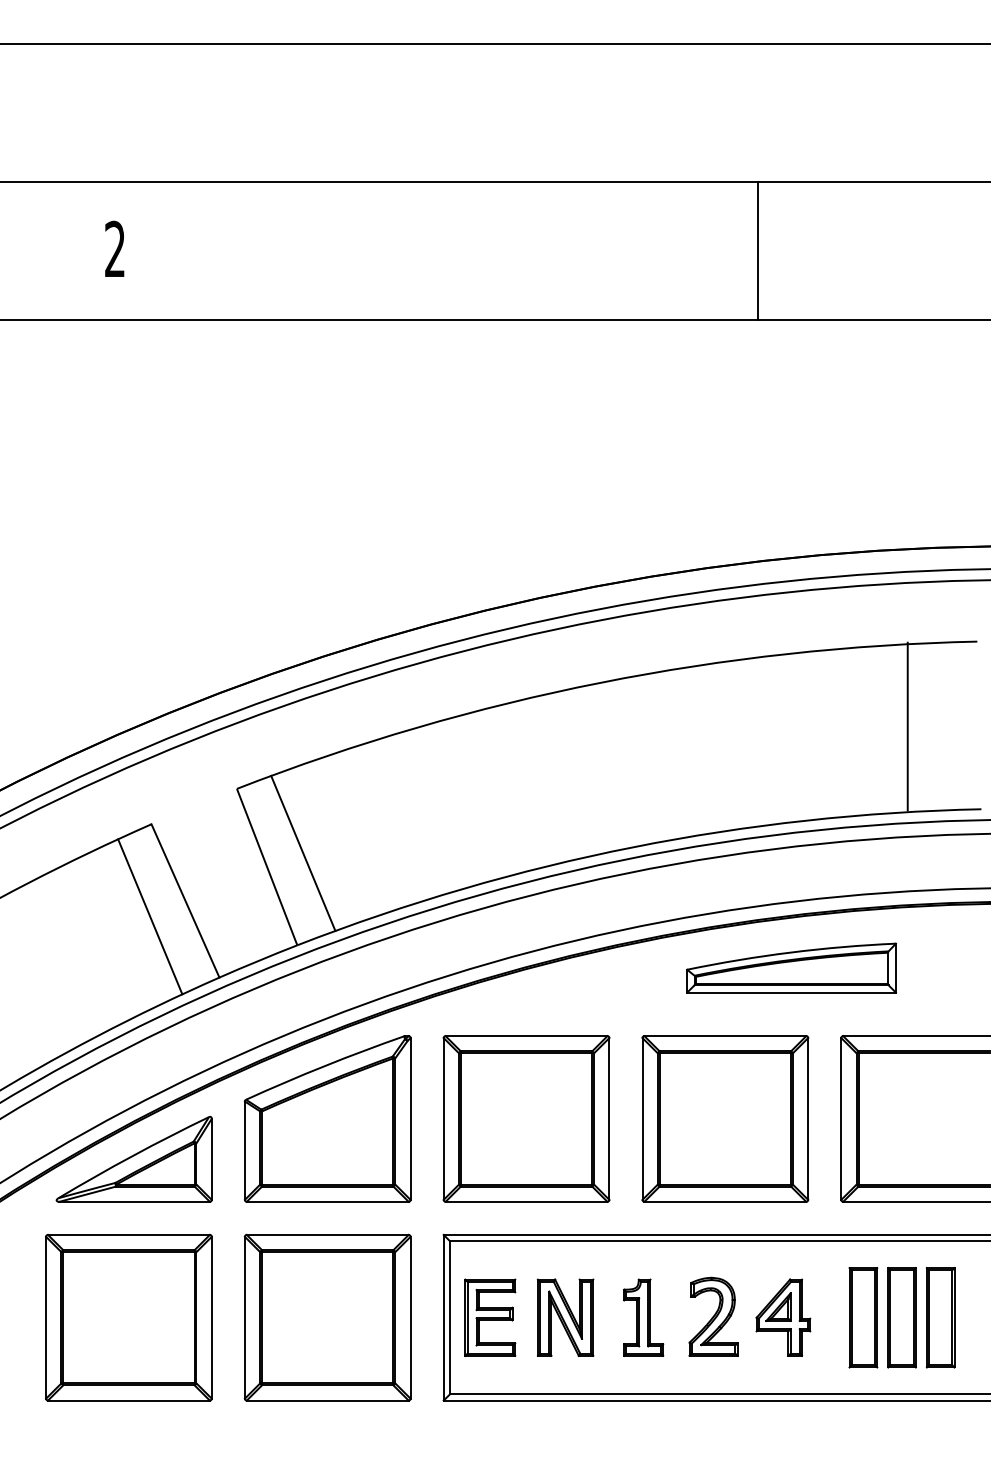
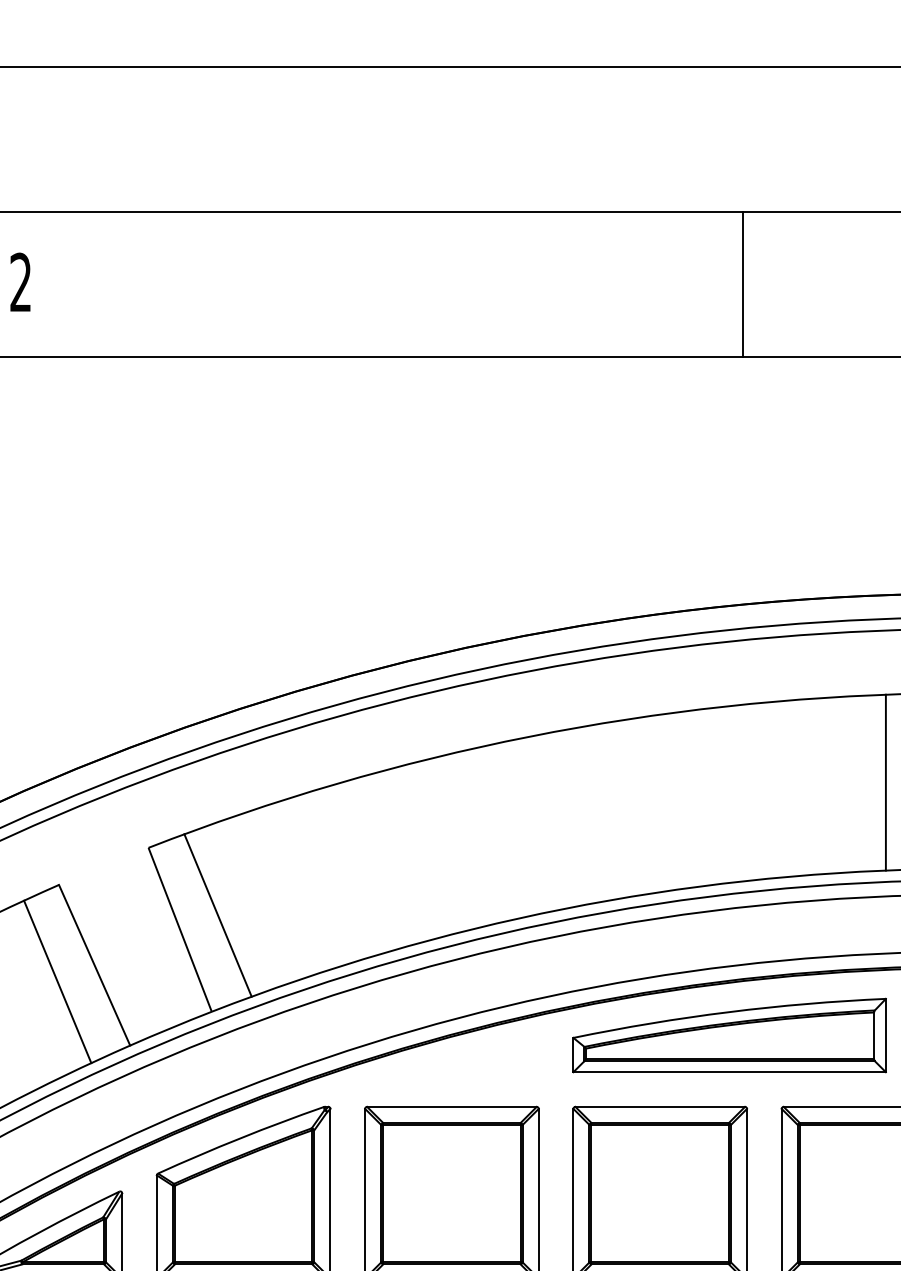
line: (757, 250) -> (743, 283), moved
line: (907, 726) -> (885, 782), moved
part: (791, 968) -> (729, 1036), size x1.43

